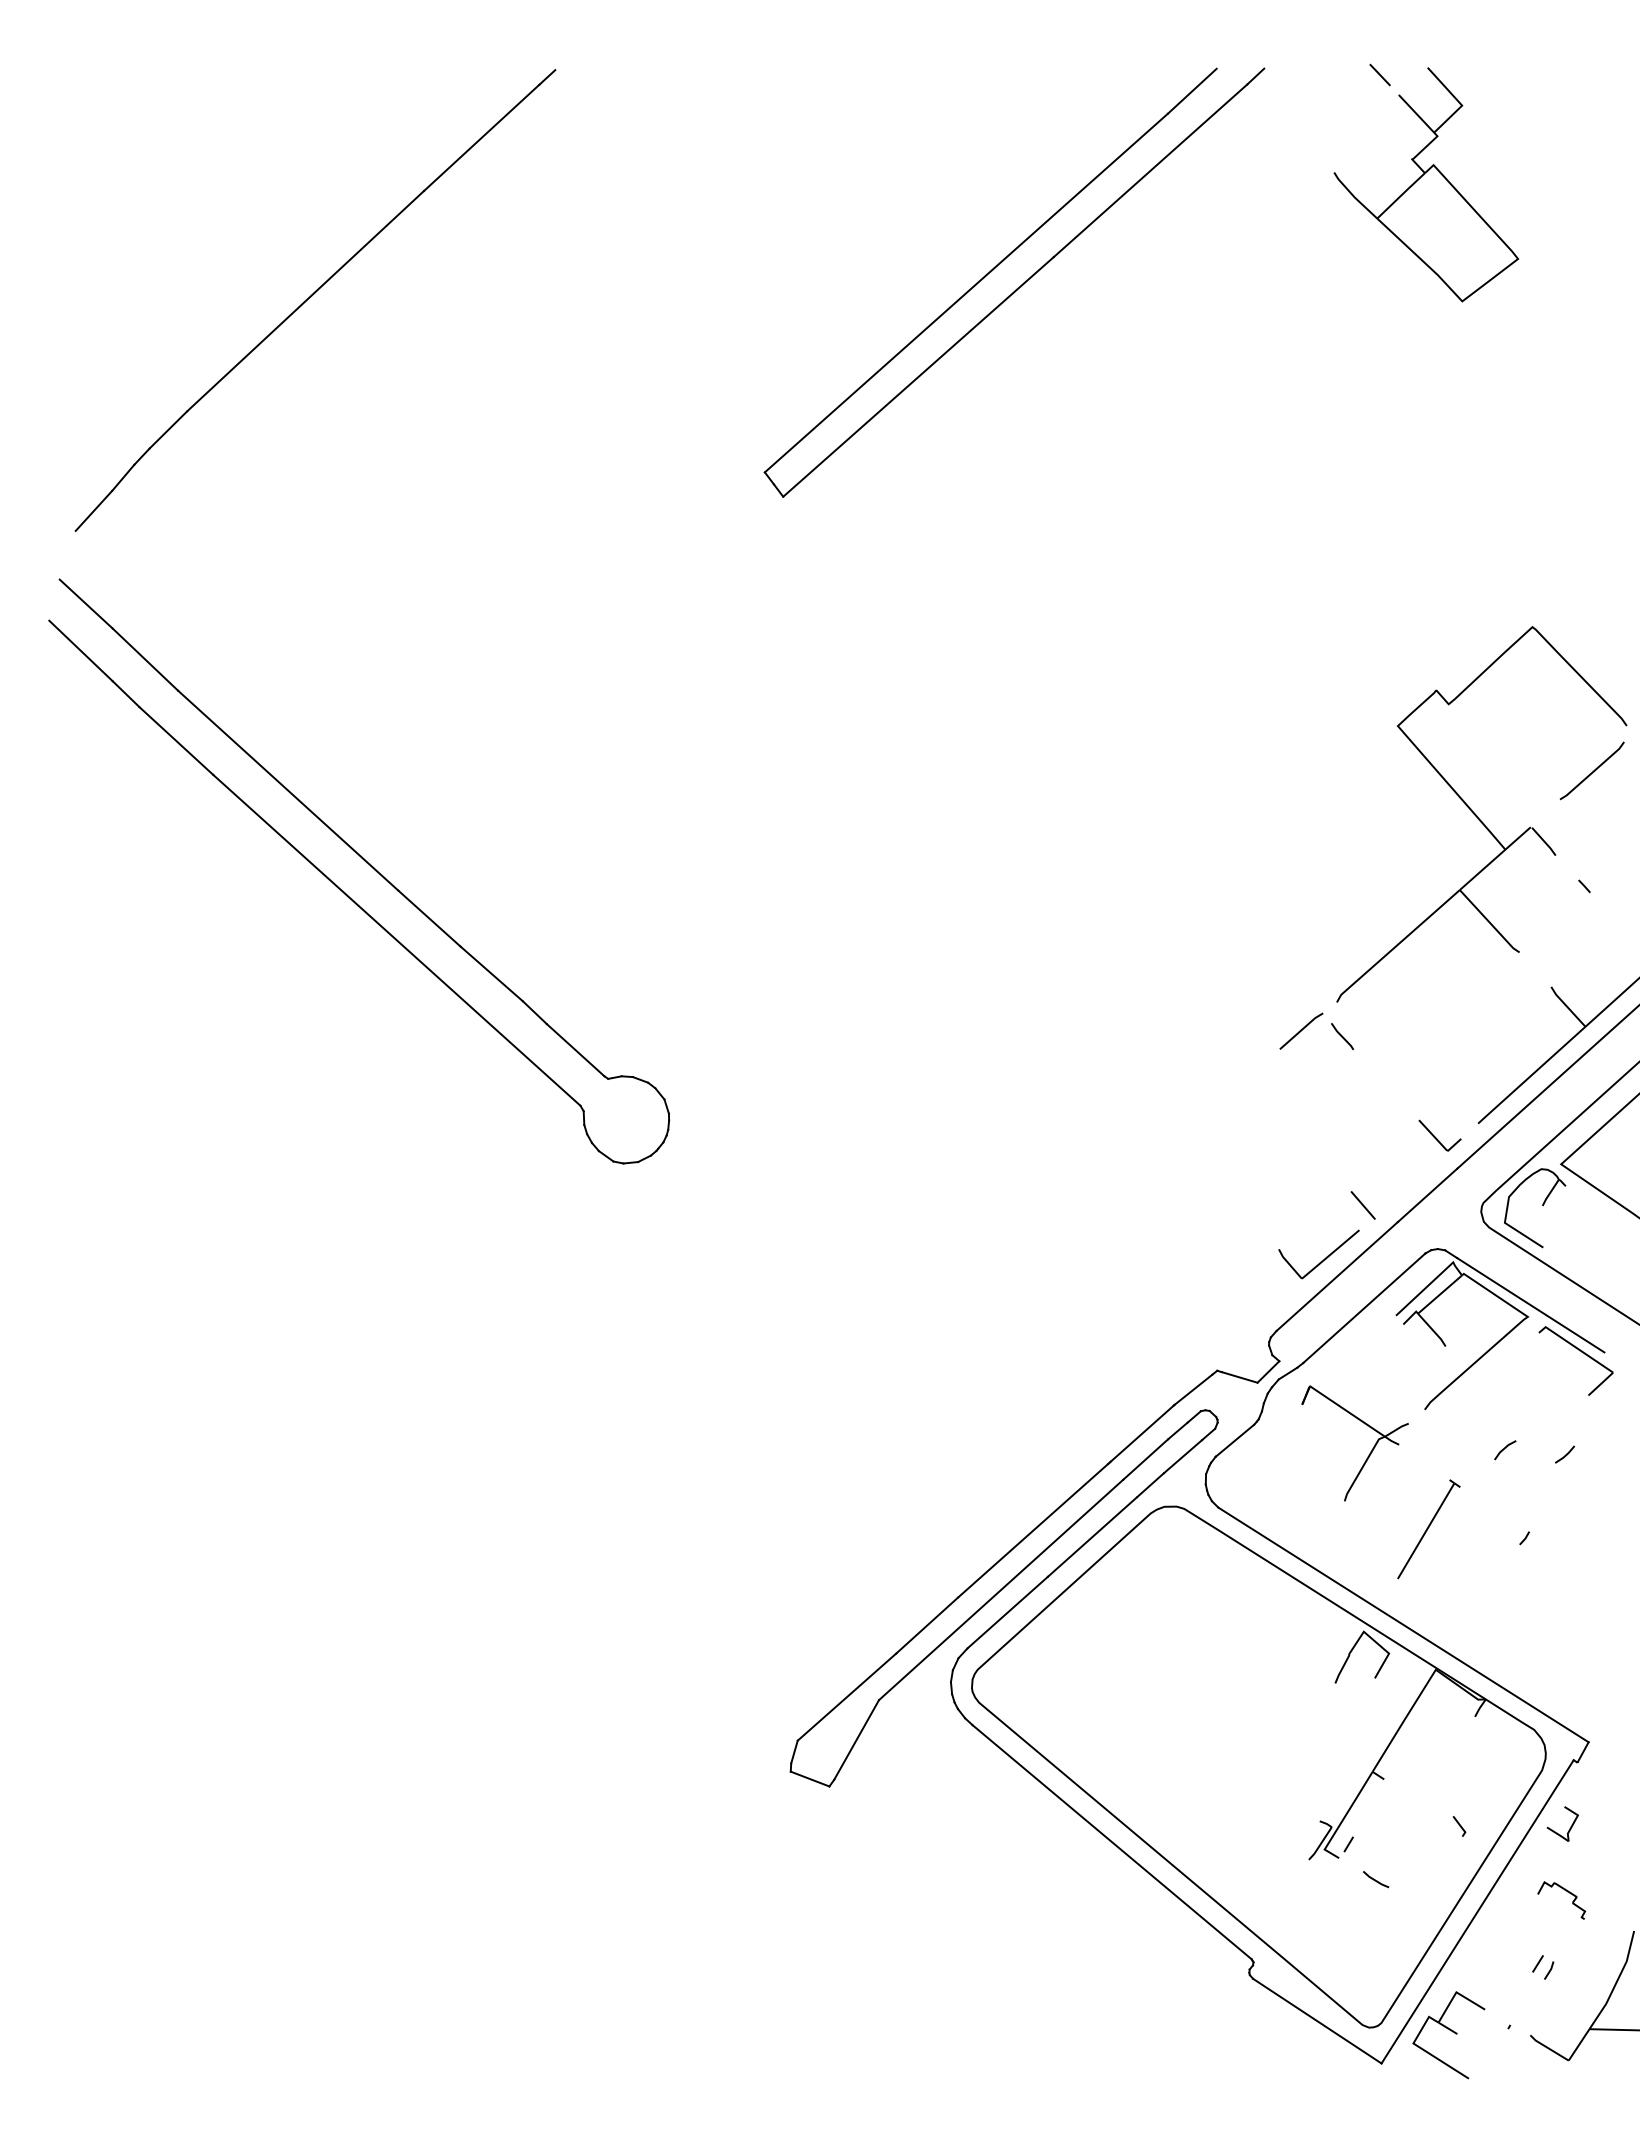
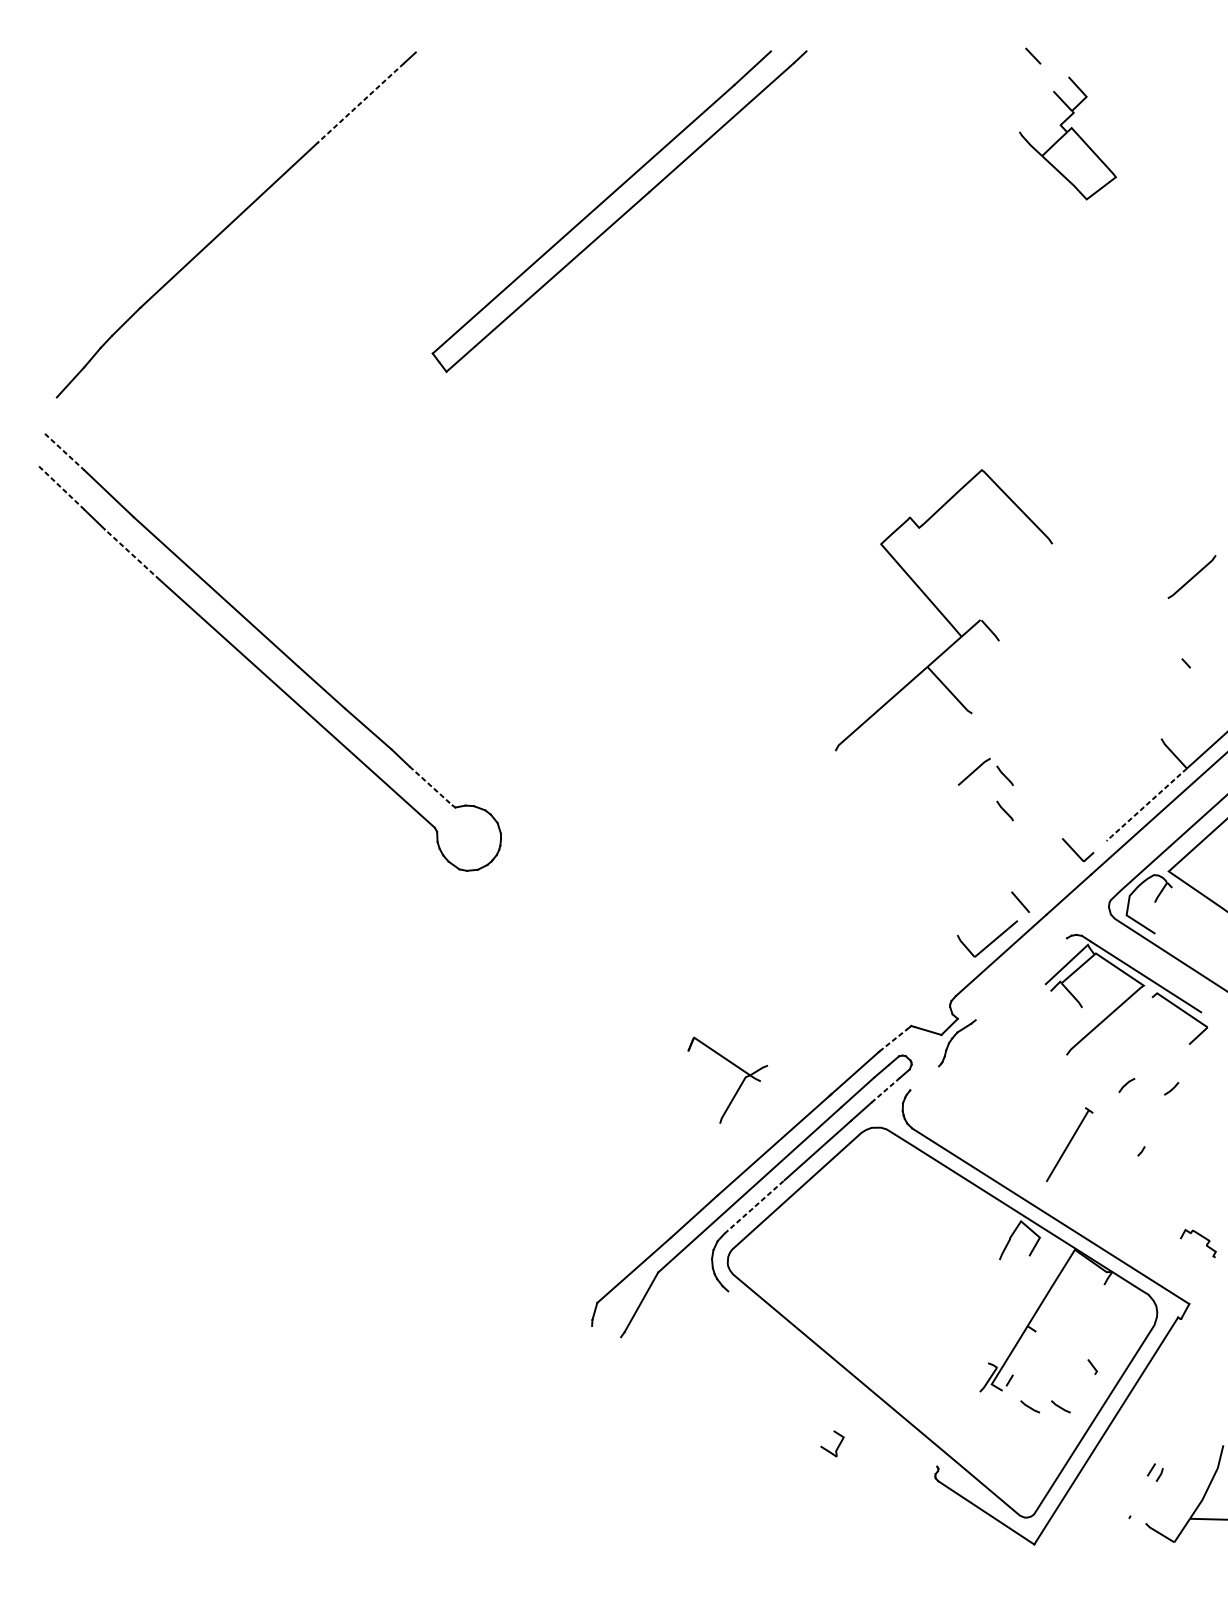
line: (481, 137) -> (360, 102), solid -> dashed
part: (1426, 184) -> (1067, 138), size x0.7
part: (1014, 282) -> (619, 211), moved
line: (86, 604) -> (64, 452), solid -> dashed
line: (81, 650) -> (61, 486), solid -> dashed
line: (176, 740) -> (132, 554), solid -> dashed
part: (1481, 814) -> (943, 610), moved
line: (575, 1050) -> (430, 786), solid -> dashed
line: (1531, 1075) -> (1146, 804), solid -> dashed
line: (1342, 1083) -> (1005, 810), added
line: (1364, 1308) -> (1021, 979), removed
line: (1193, 1389) -> (893, 1040), solid -> dashed
line: (1234, 1440) -> (924, 1078), removed
part: (1370, 1451) -> (739, 1086), moved
line: (1183, 1456) -> (886, 1090), solid -> dashed
line: (1007, 1612) -> (754, 1206), solid -> dashed
line: (809, 1778) -> (606, 1331), removed
part: (1570, 1826) -> (838, 1445), moved
line: (1111, 1842) -> (832, 1379), removed
line: (1416, 1879) -> (1060, 1406), added
curve: (1567, 1892) -> (1202, 1237), moved
part: (1448, 2035) -> (1084, 1523), removed

